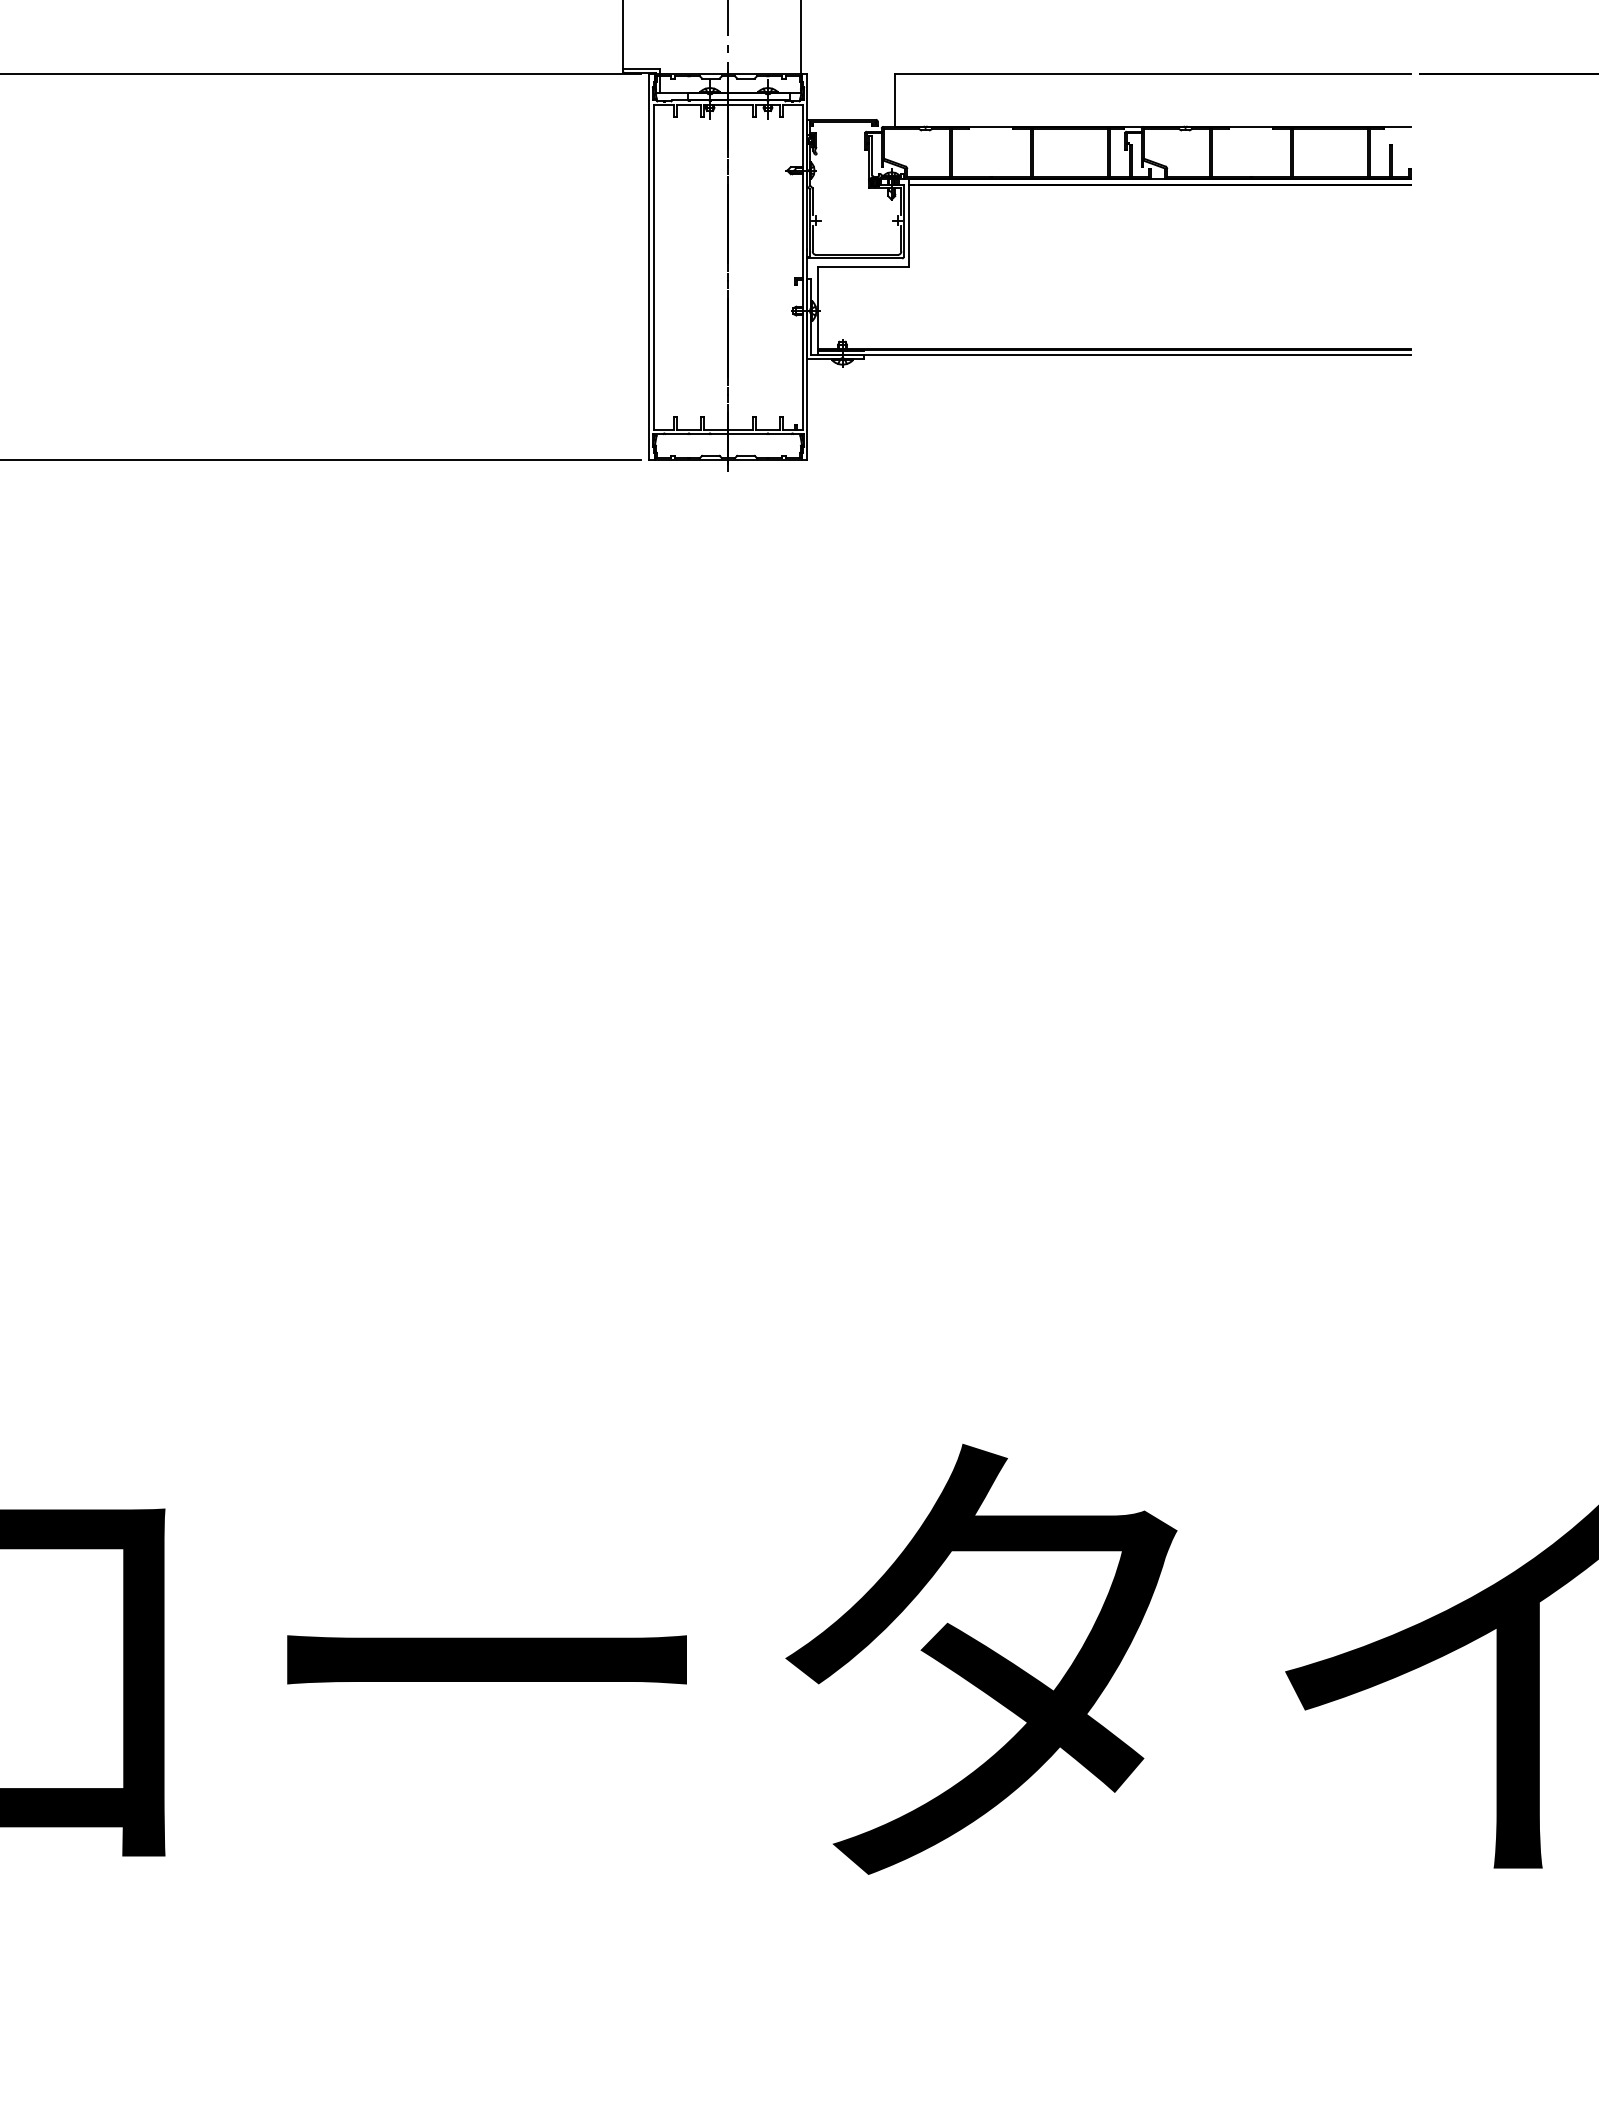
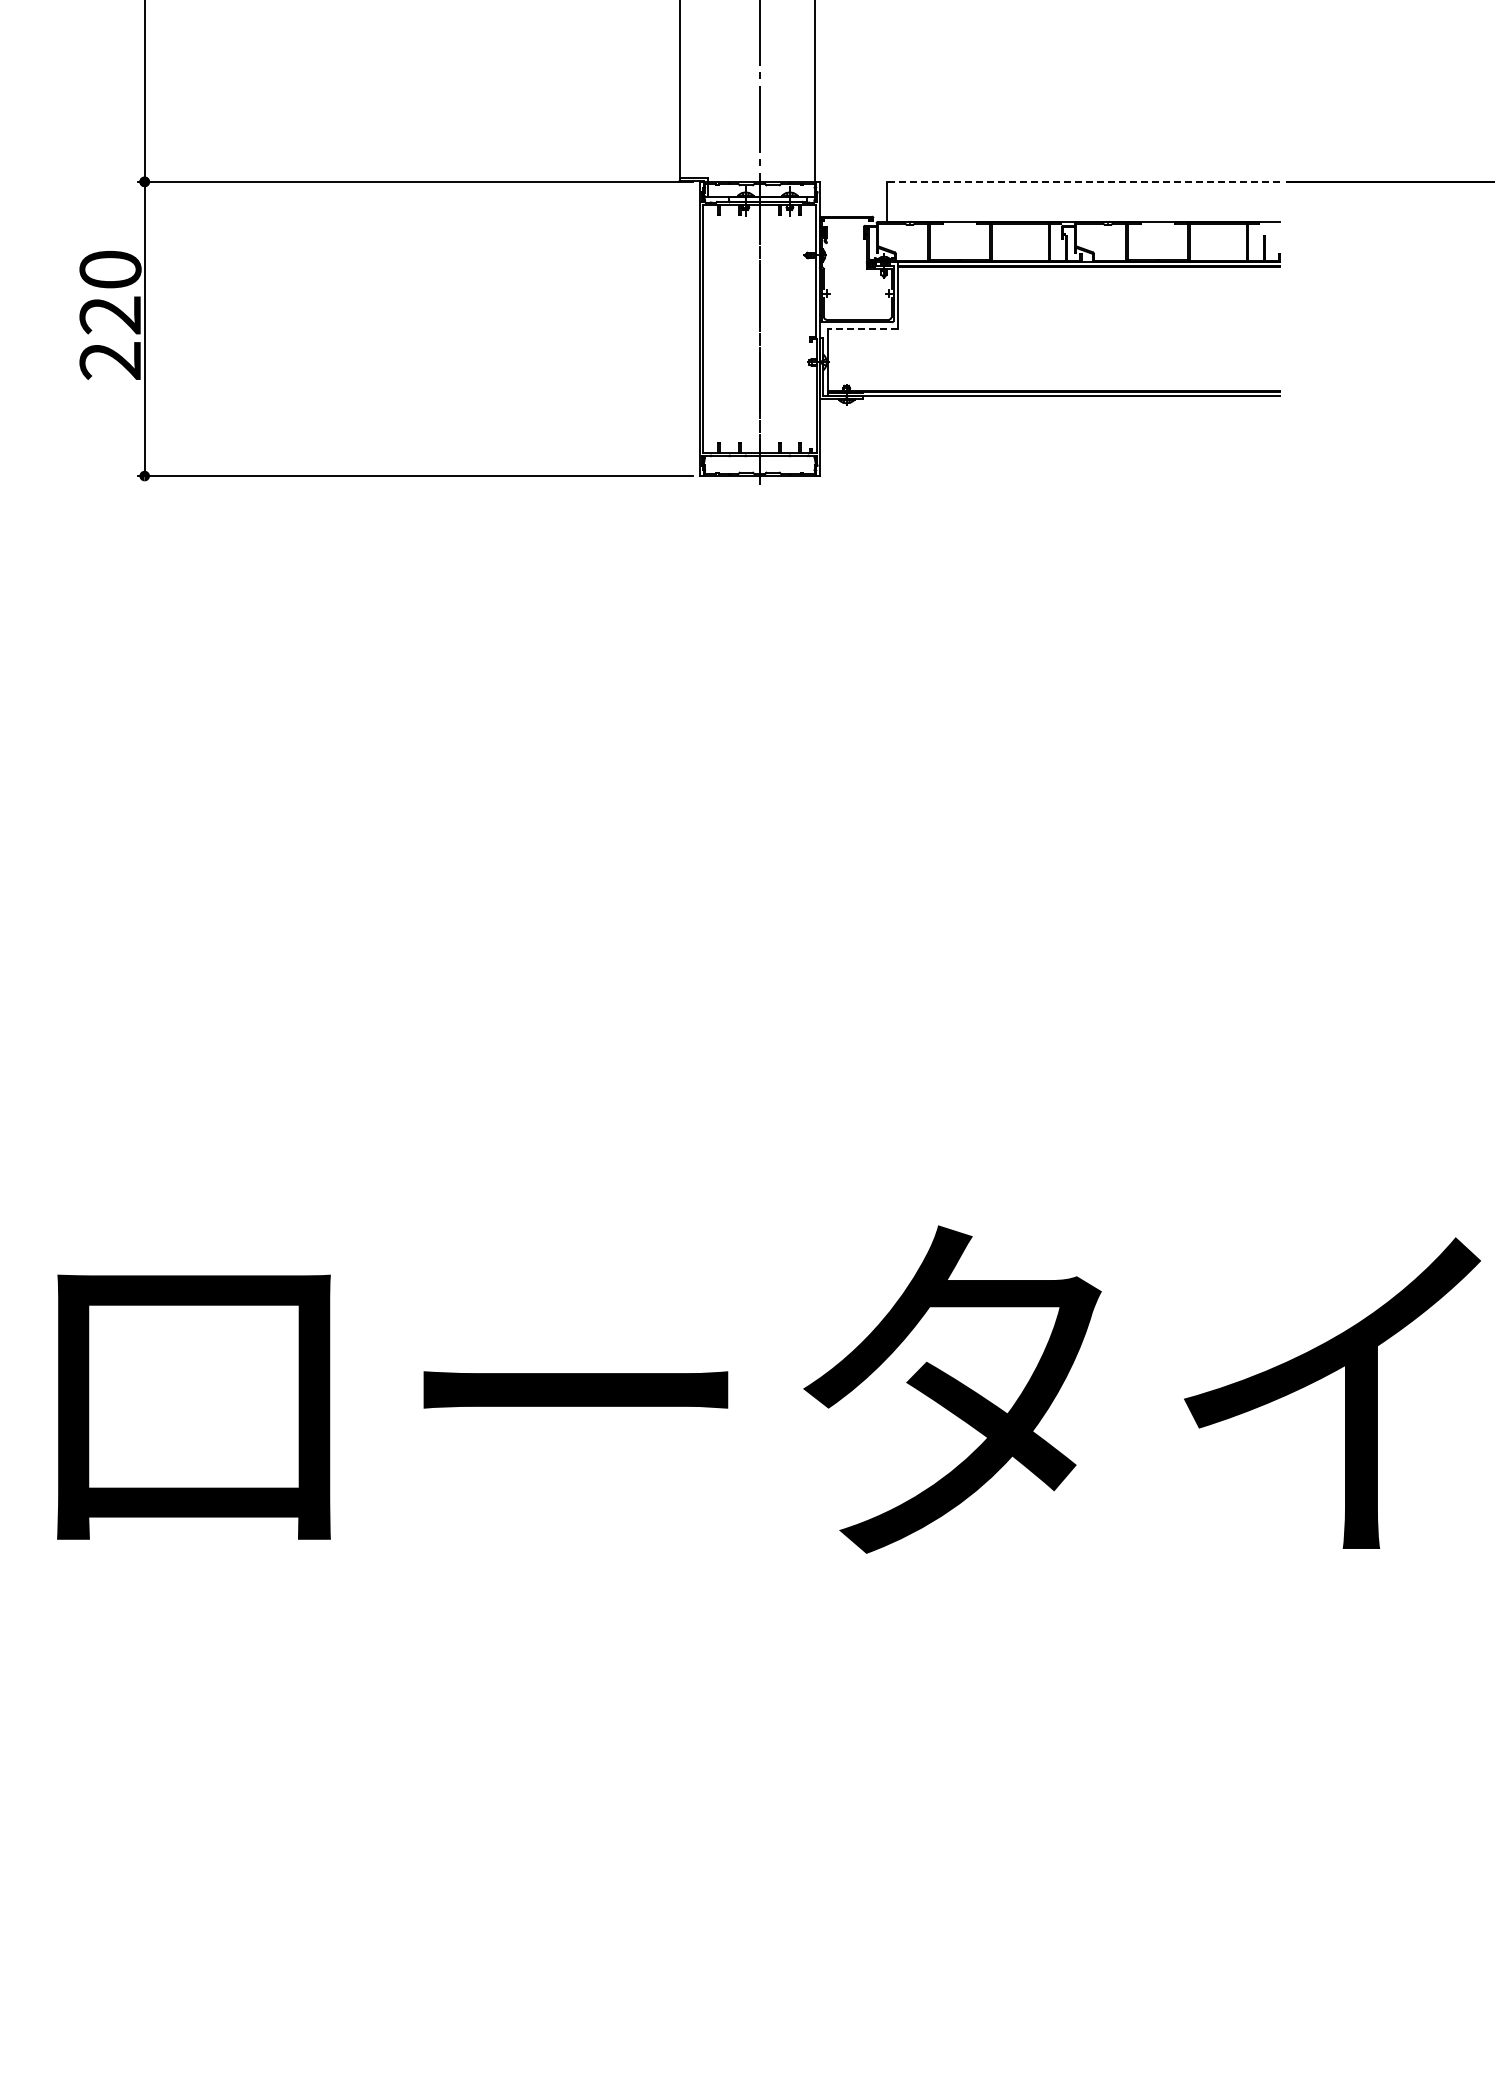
line: (1153, 73) -> (1083, 181), solid -> dashed
line: (863, 267) -> (862, 329), solid -> dashed

